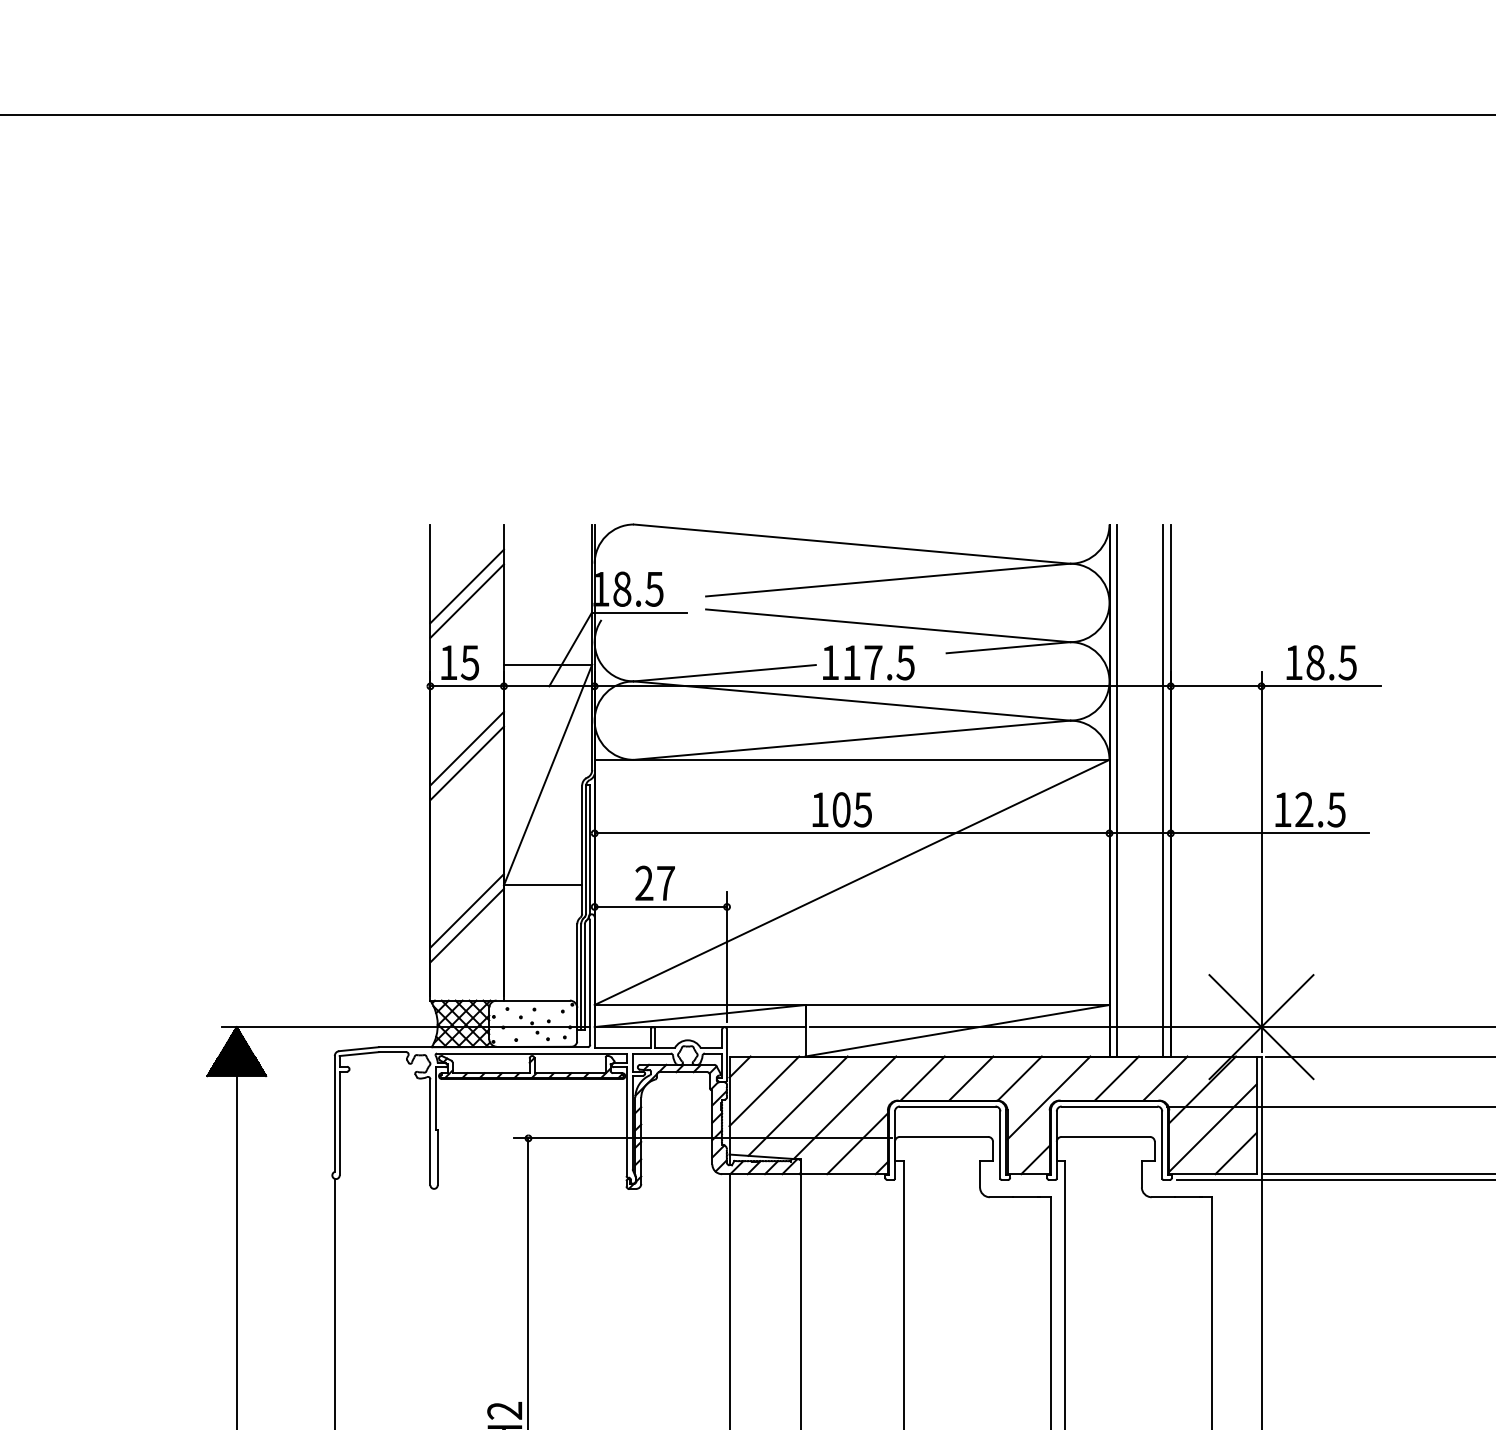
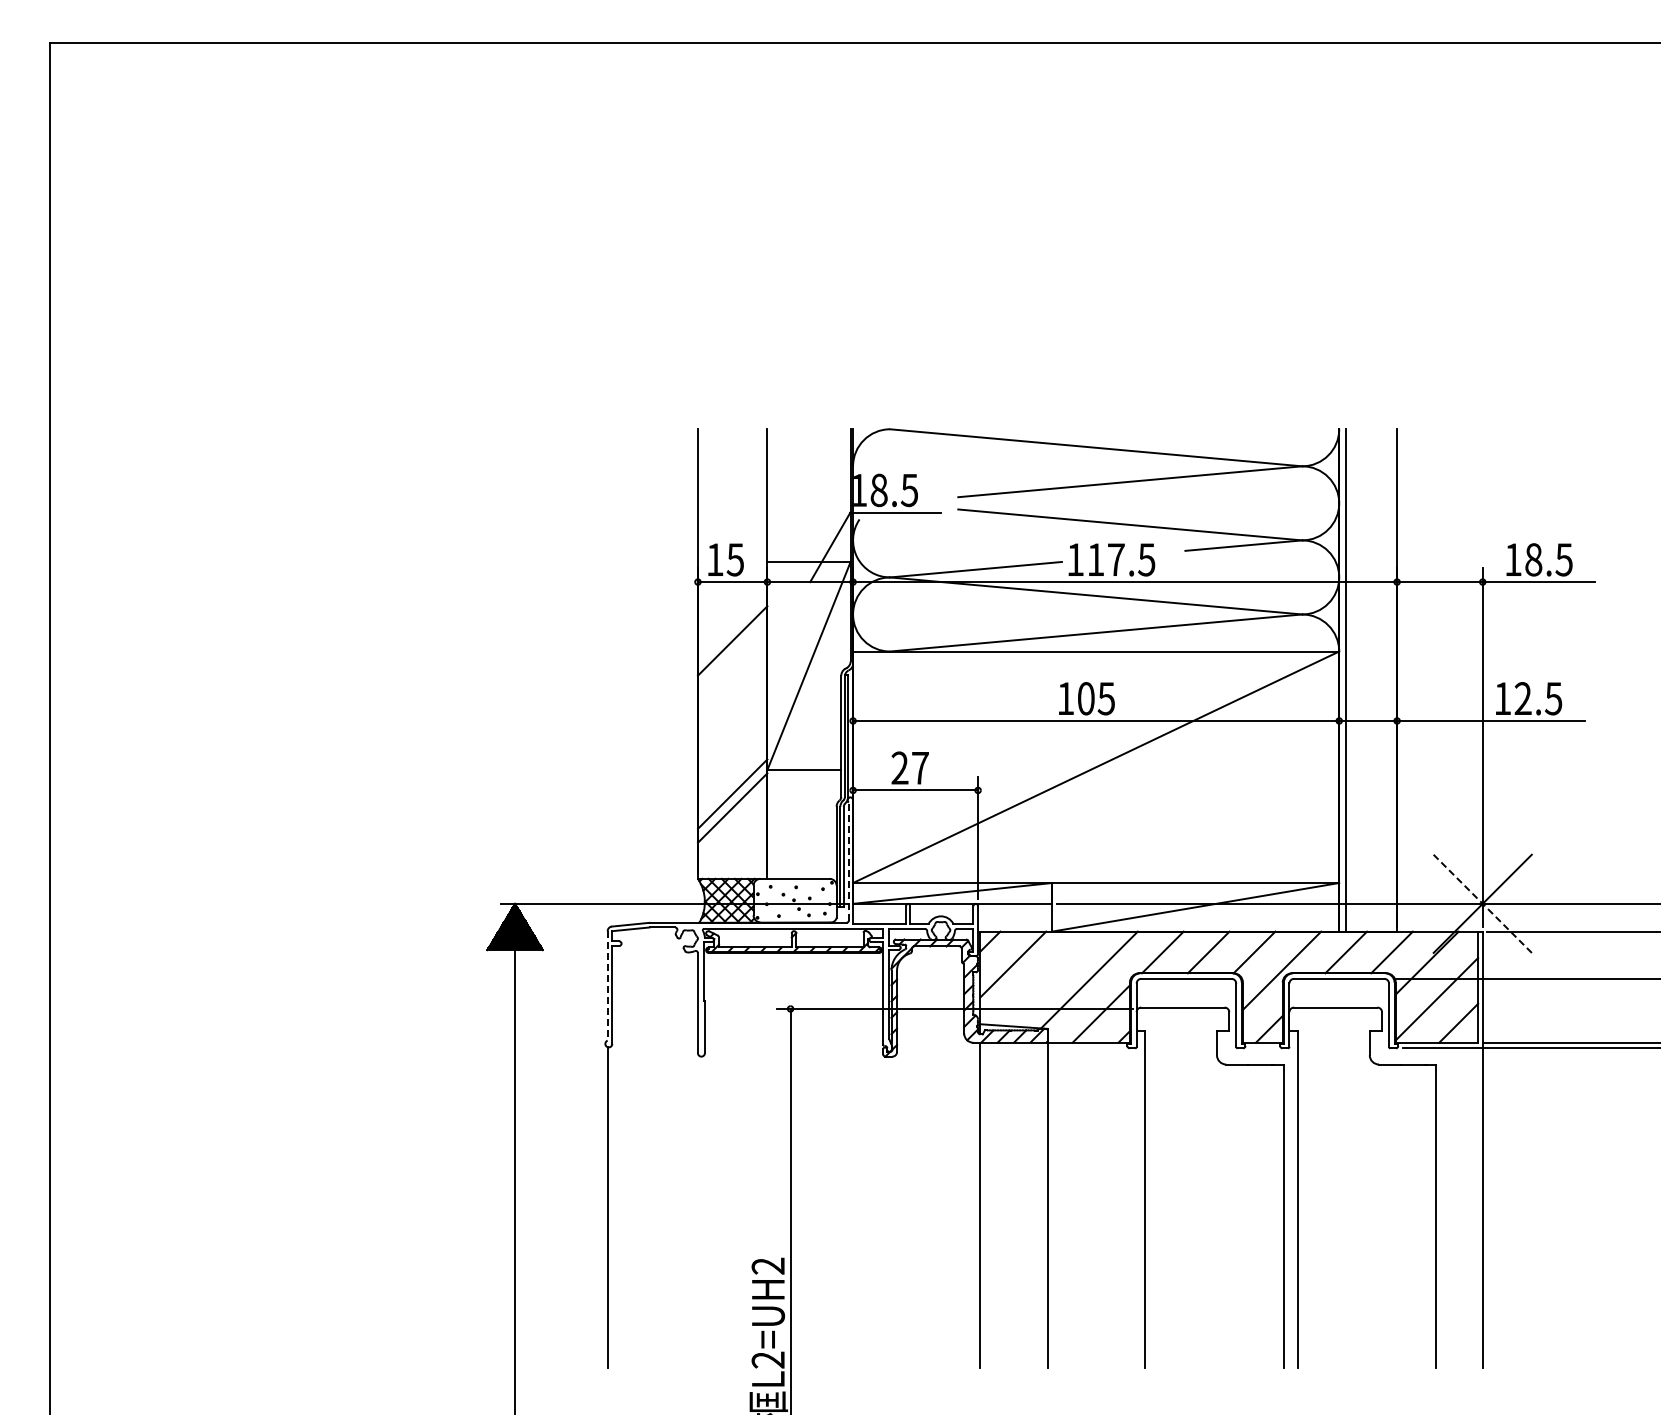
line: (466, 586) -> (732, 487), removed
line: (466, 600) -> (732, 501), removed
line: (466, 763) -> (732, 654), removed
line: (1163, 790) -> (1390, 680), removed
line: (589, 982) -> (848, 861), solid -> dashed
line: (1261, 1026) -> (1482, 903), solid -> dashed
line: (798, 1106) -> (1045, 978), removed
line: (334, 1113) -> (607, 985), solid -> dashed

